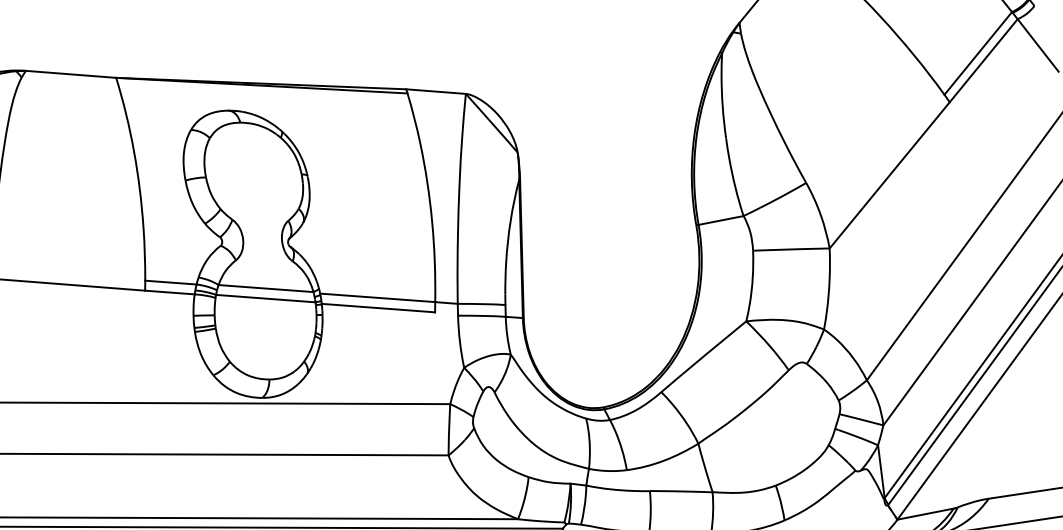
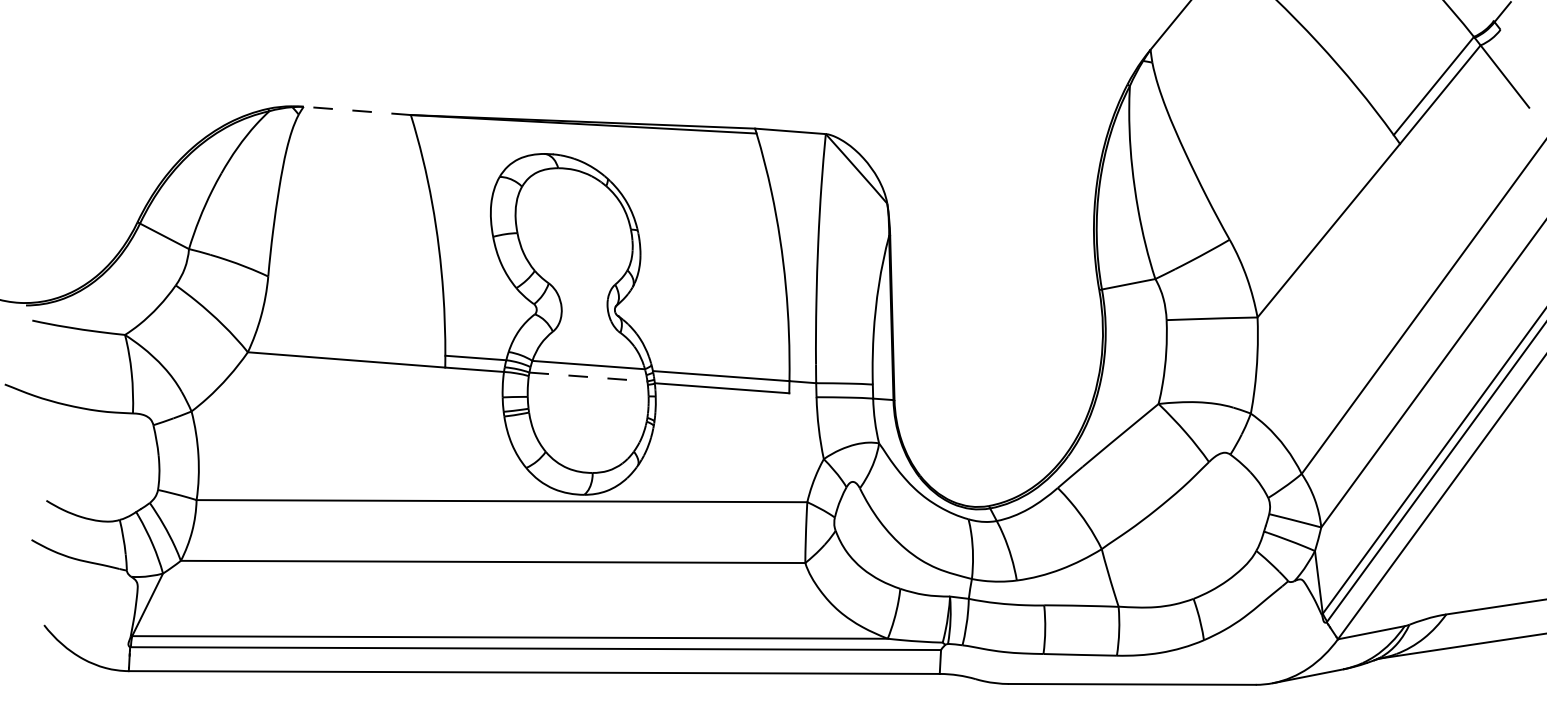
line: (71, 74) -> (357, 110), solid -> dashed
line: (265, 299) -> (588, 377), solid -> dashed

